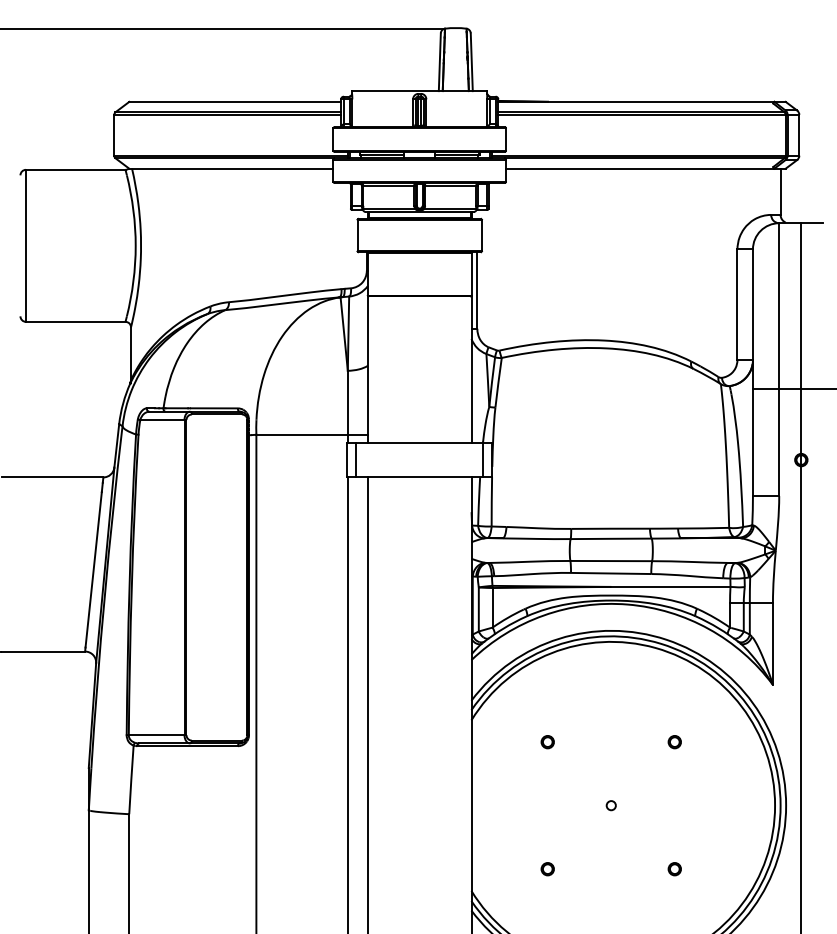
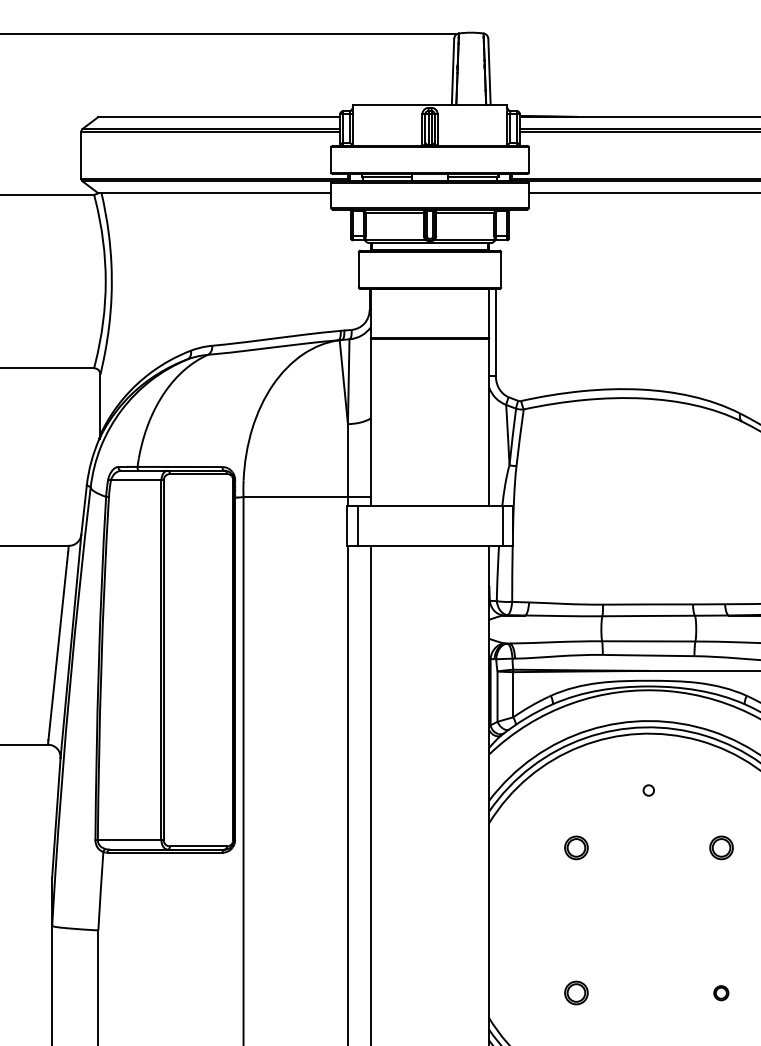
part: (547, 742) -> (575, 848), size x1.6
part: (674, 742) -> (720, 848), size x1.6
circle: (610, 805) -> (647, 790), moved
part: (547, 869) -> (575, 993), size x1.6

